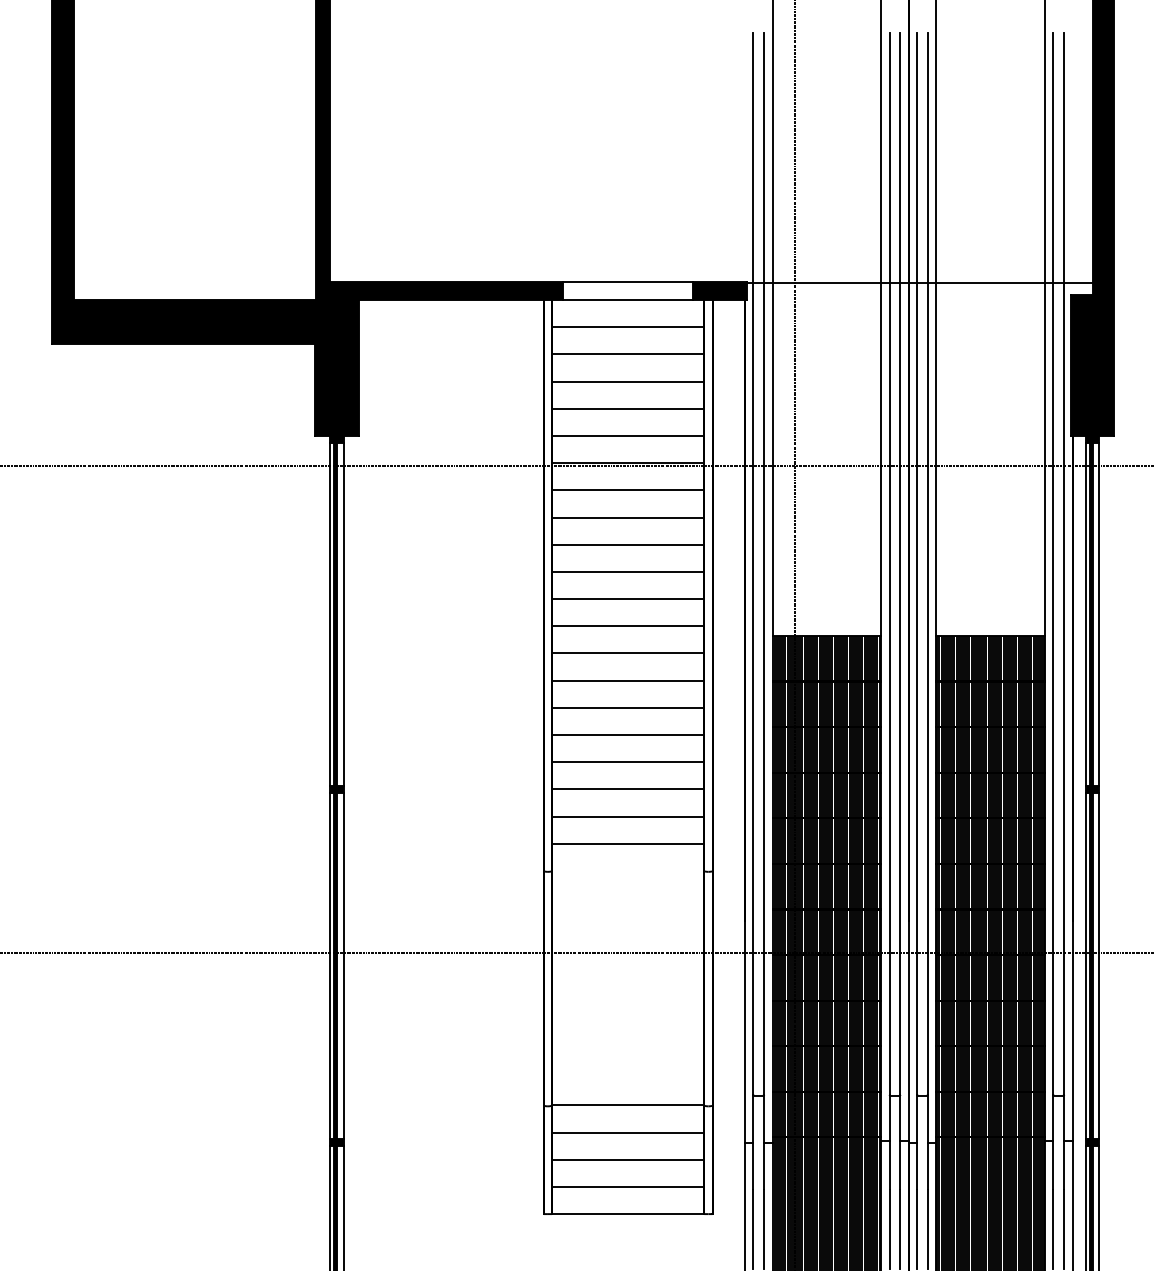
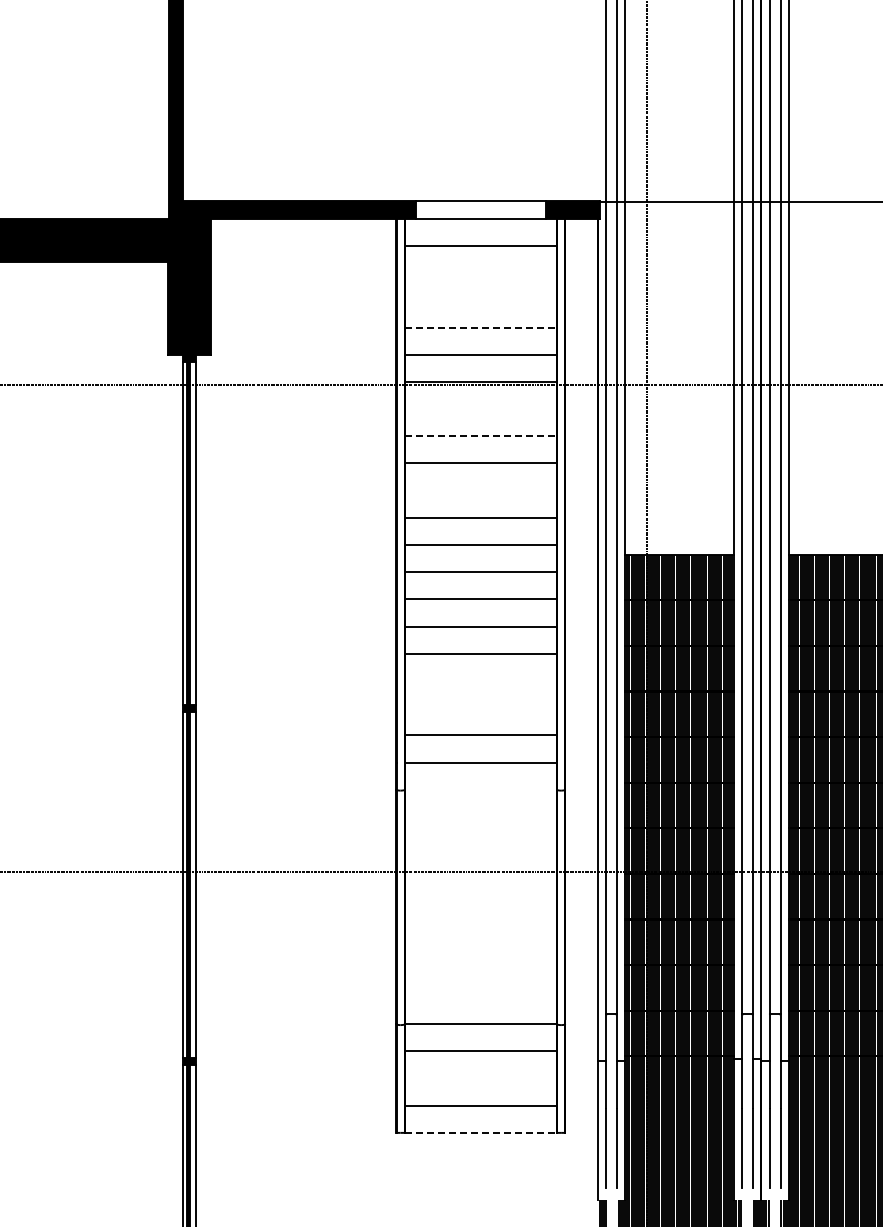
line: (628, 354) -> (481, 273), removed
line: (628, 381) -> (481, 300), removed
line: (628, 408) -> (481, 327), solid -> dashed
line: (628, 490) -> (481, 409), removed
line: (628, 517) -> (481, 436), solid -> dashed
line: (628, 571) -> (481, 490), removed
line: (628, 762) -> (481, 681), removed
line: (628, 789) -> (481, 708), removed
line: (628, 1159) -> (481, 1078), removed
line: (628, 1214) -> (481, 1133), solid -> dashed

